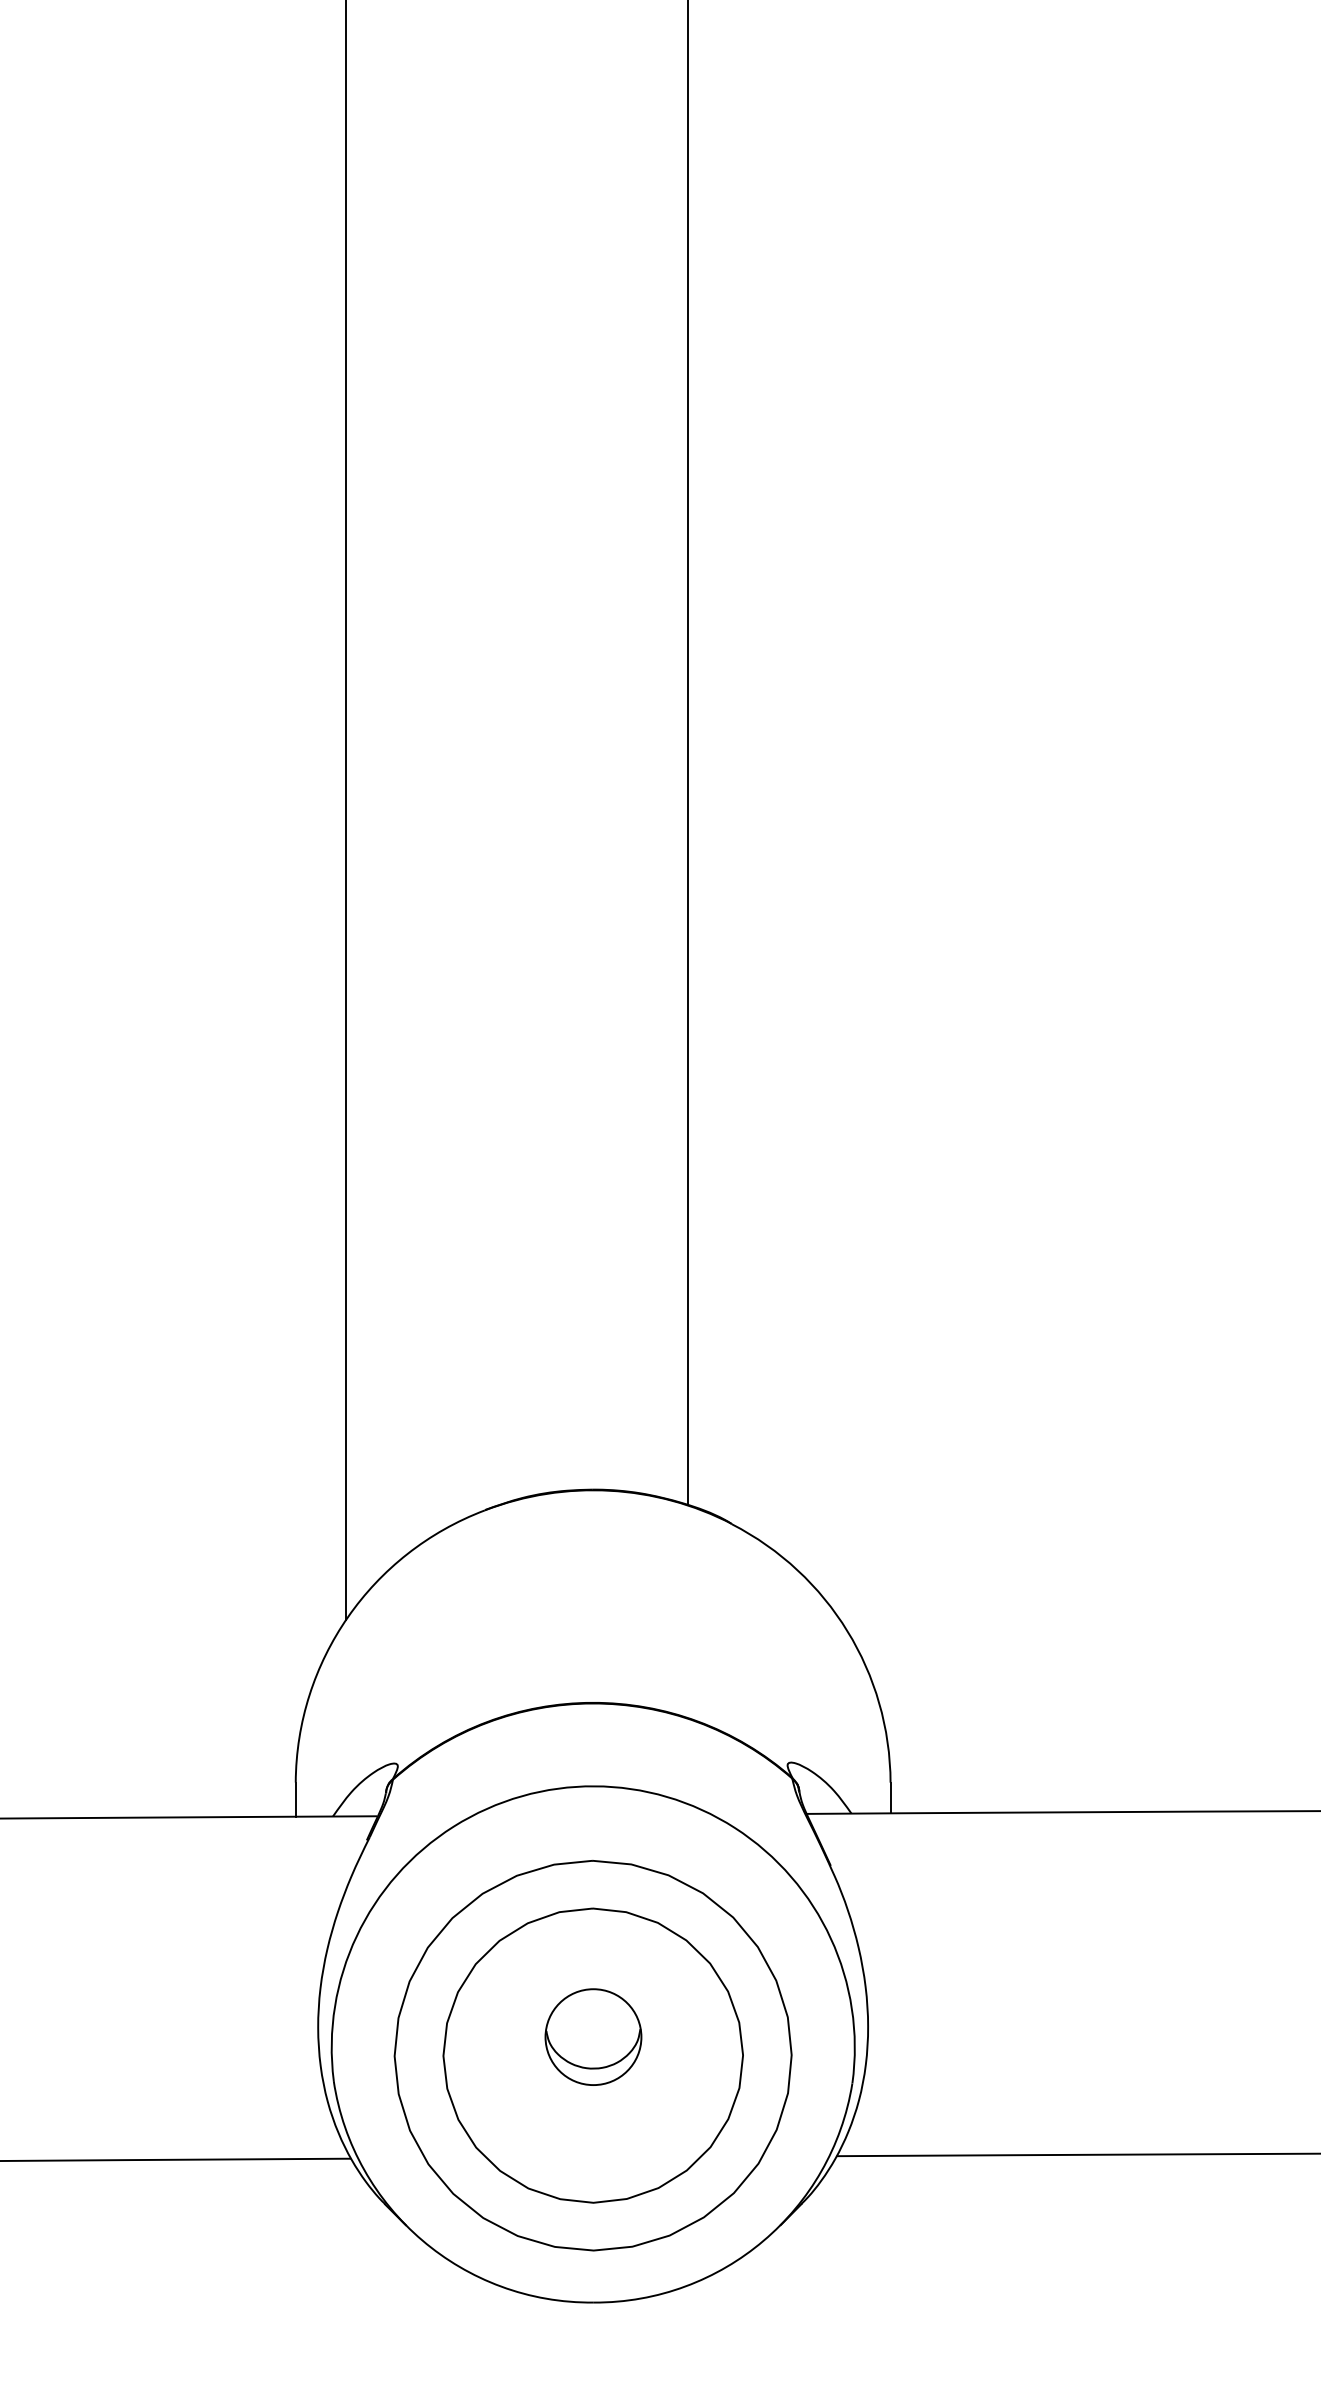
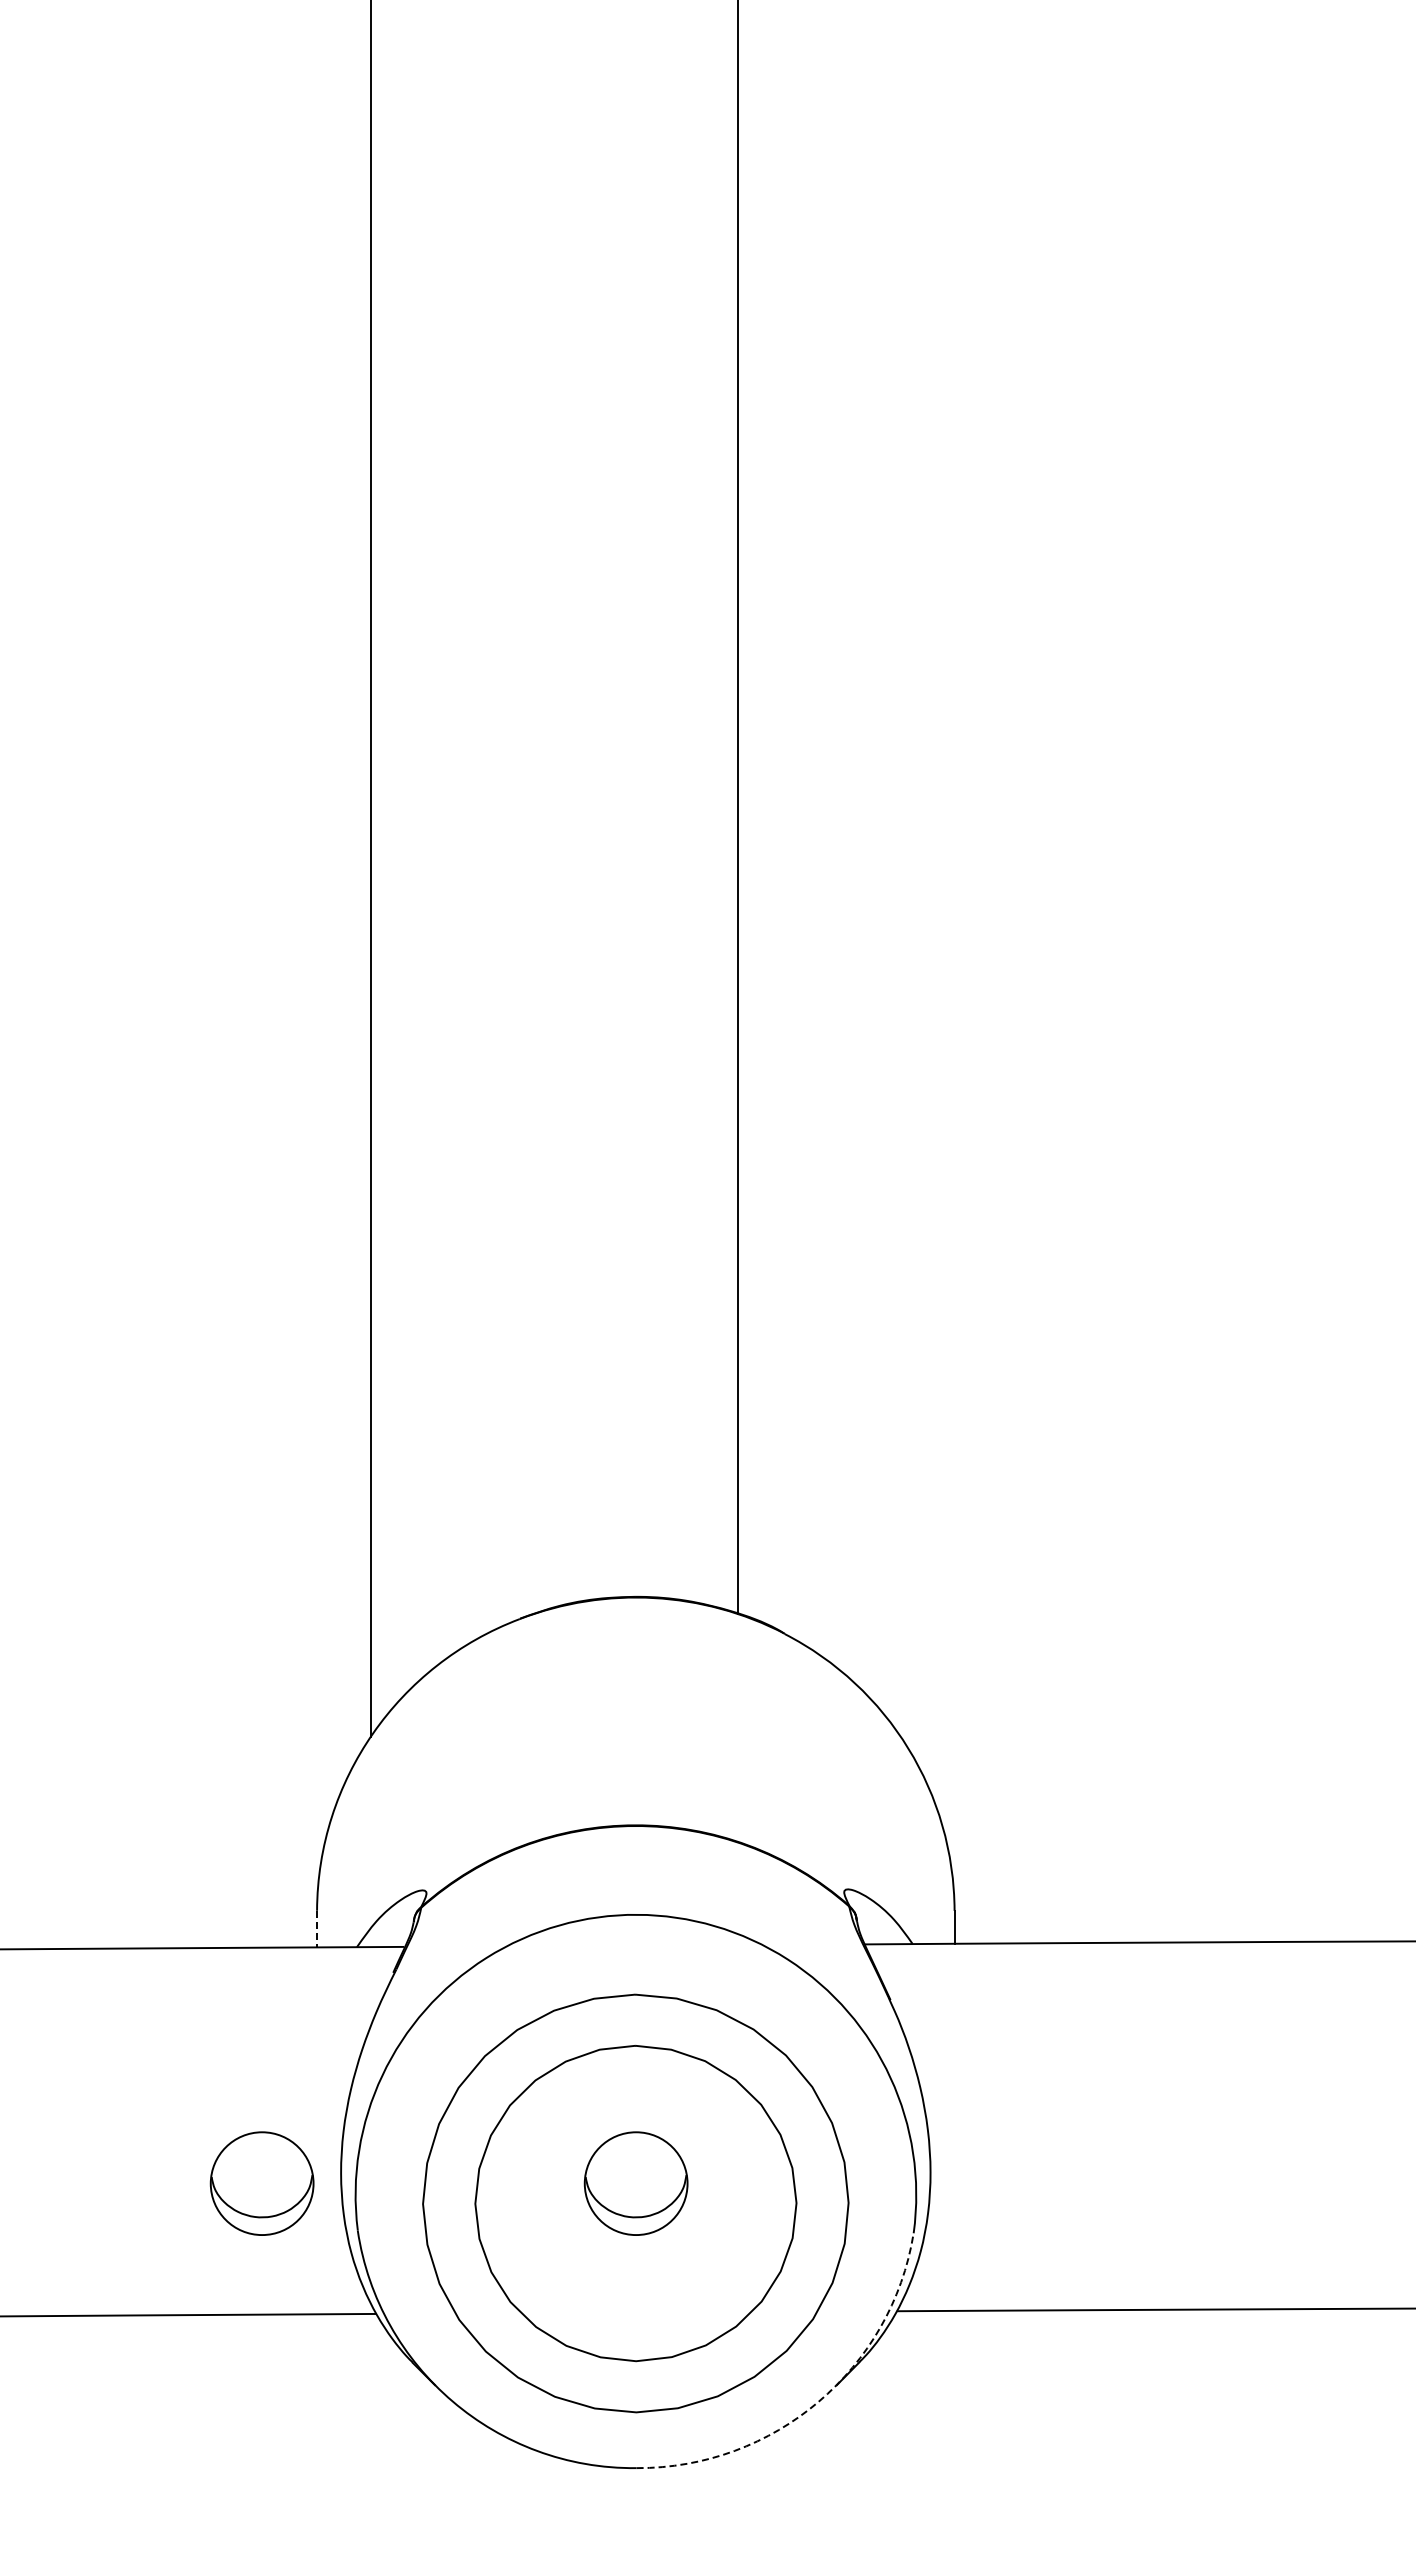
line: (296, 1800) -> (317, 1929), solid -> dashed
part: (243, 2037) -> (261, 2183), added
arc: (763, 2240) -> (818, 2401), solid -> dashed

